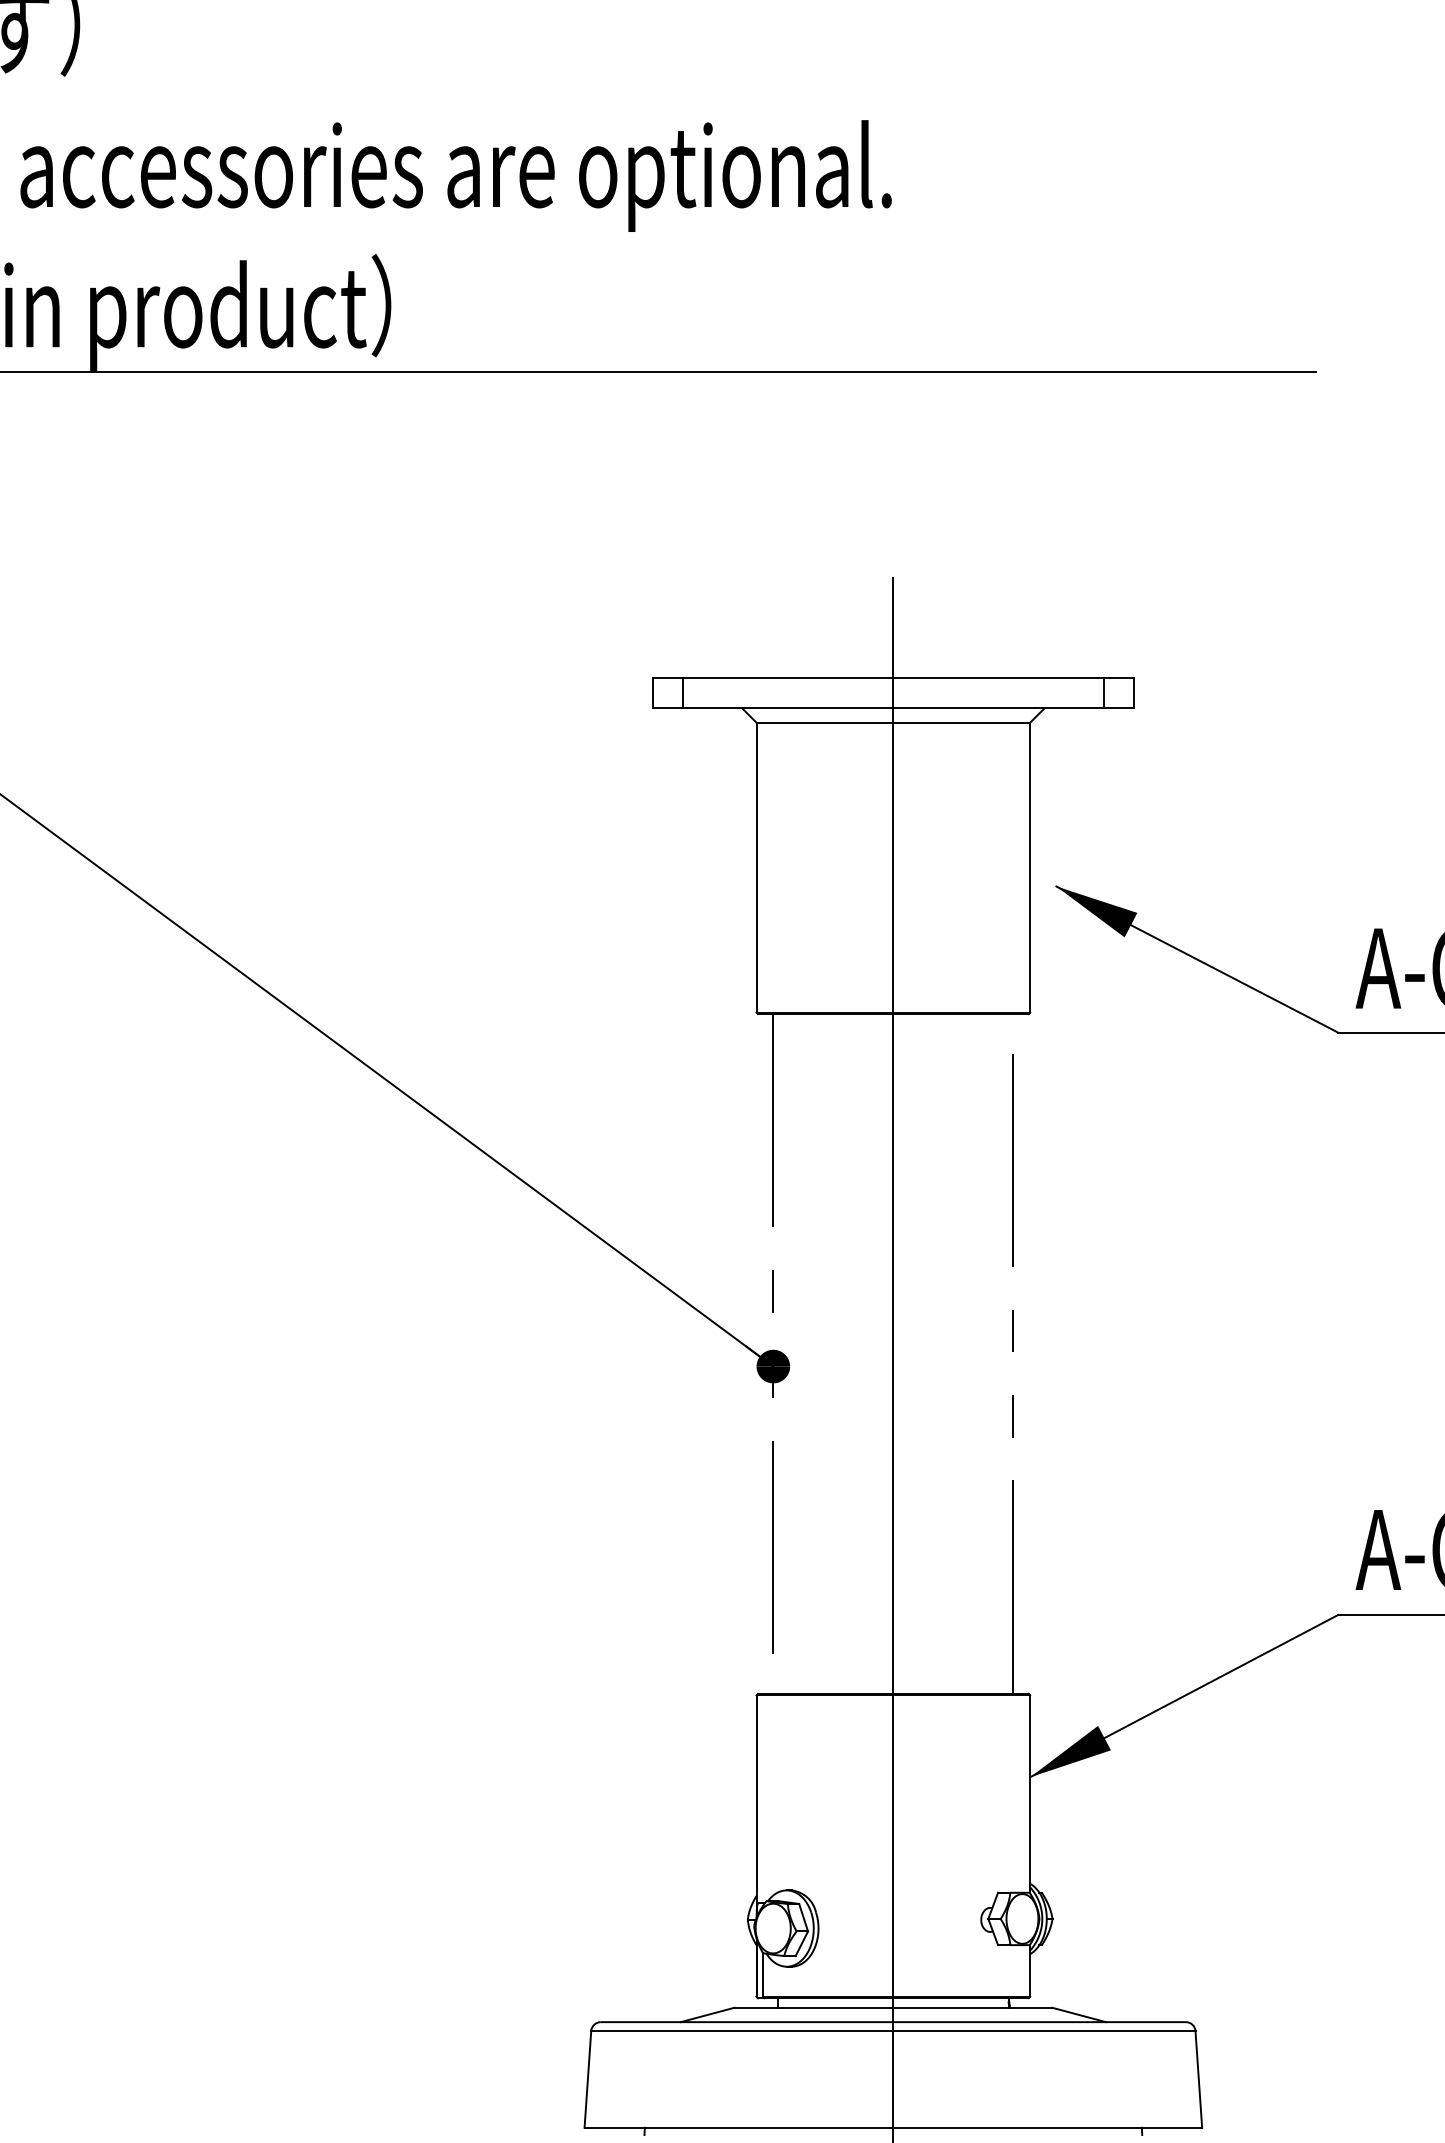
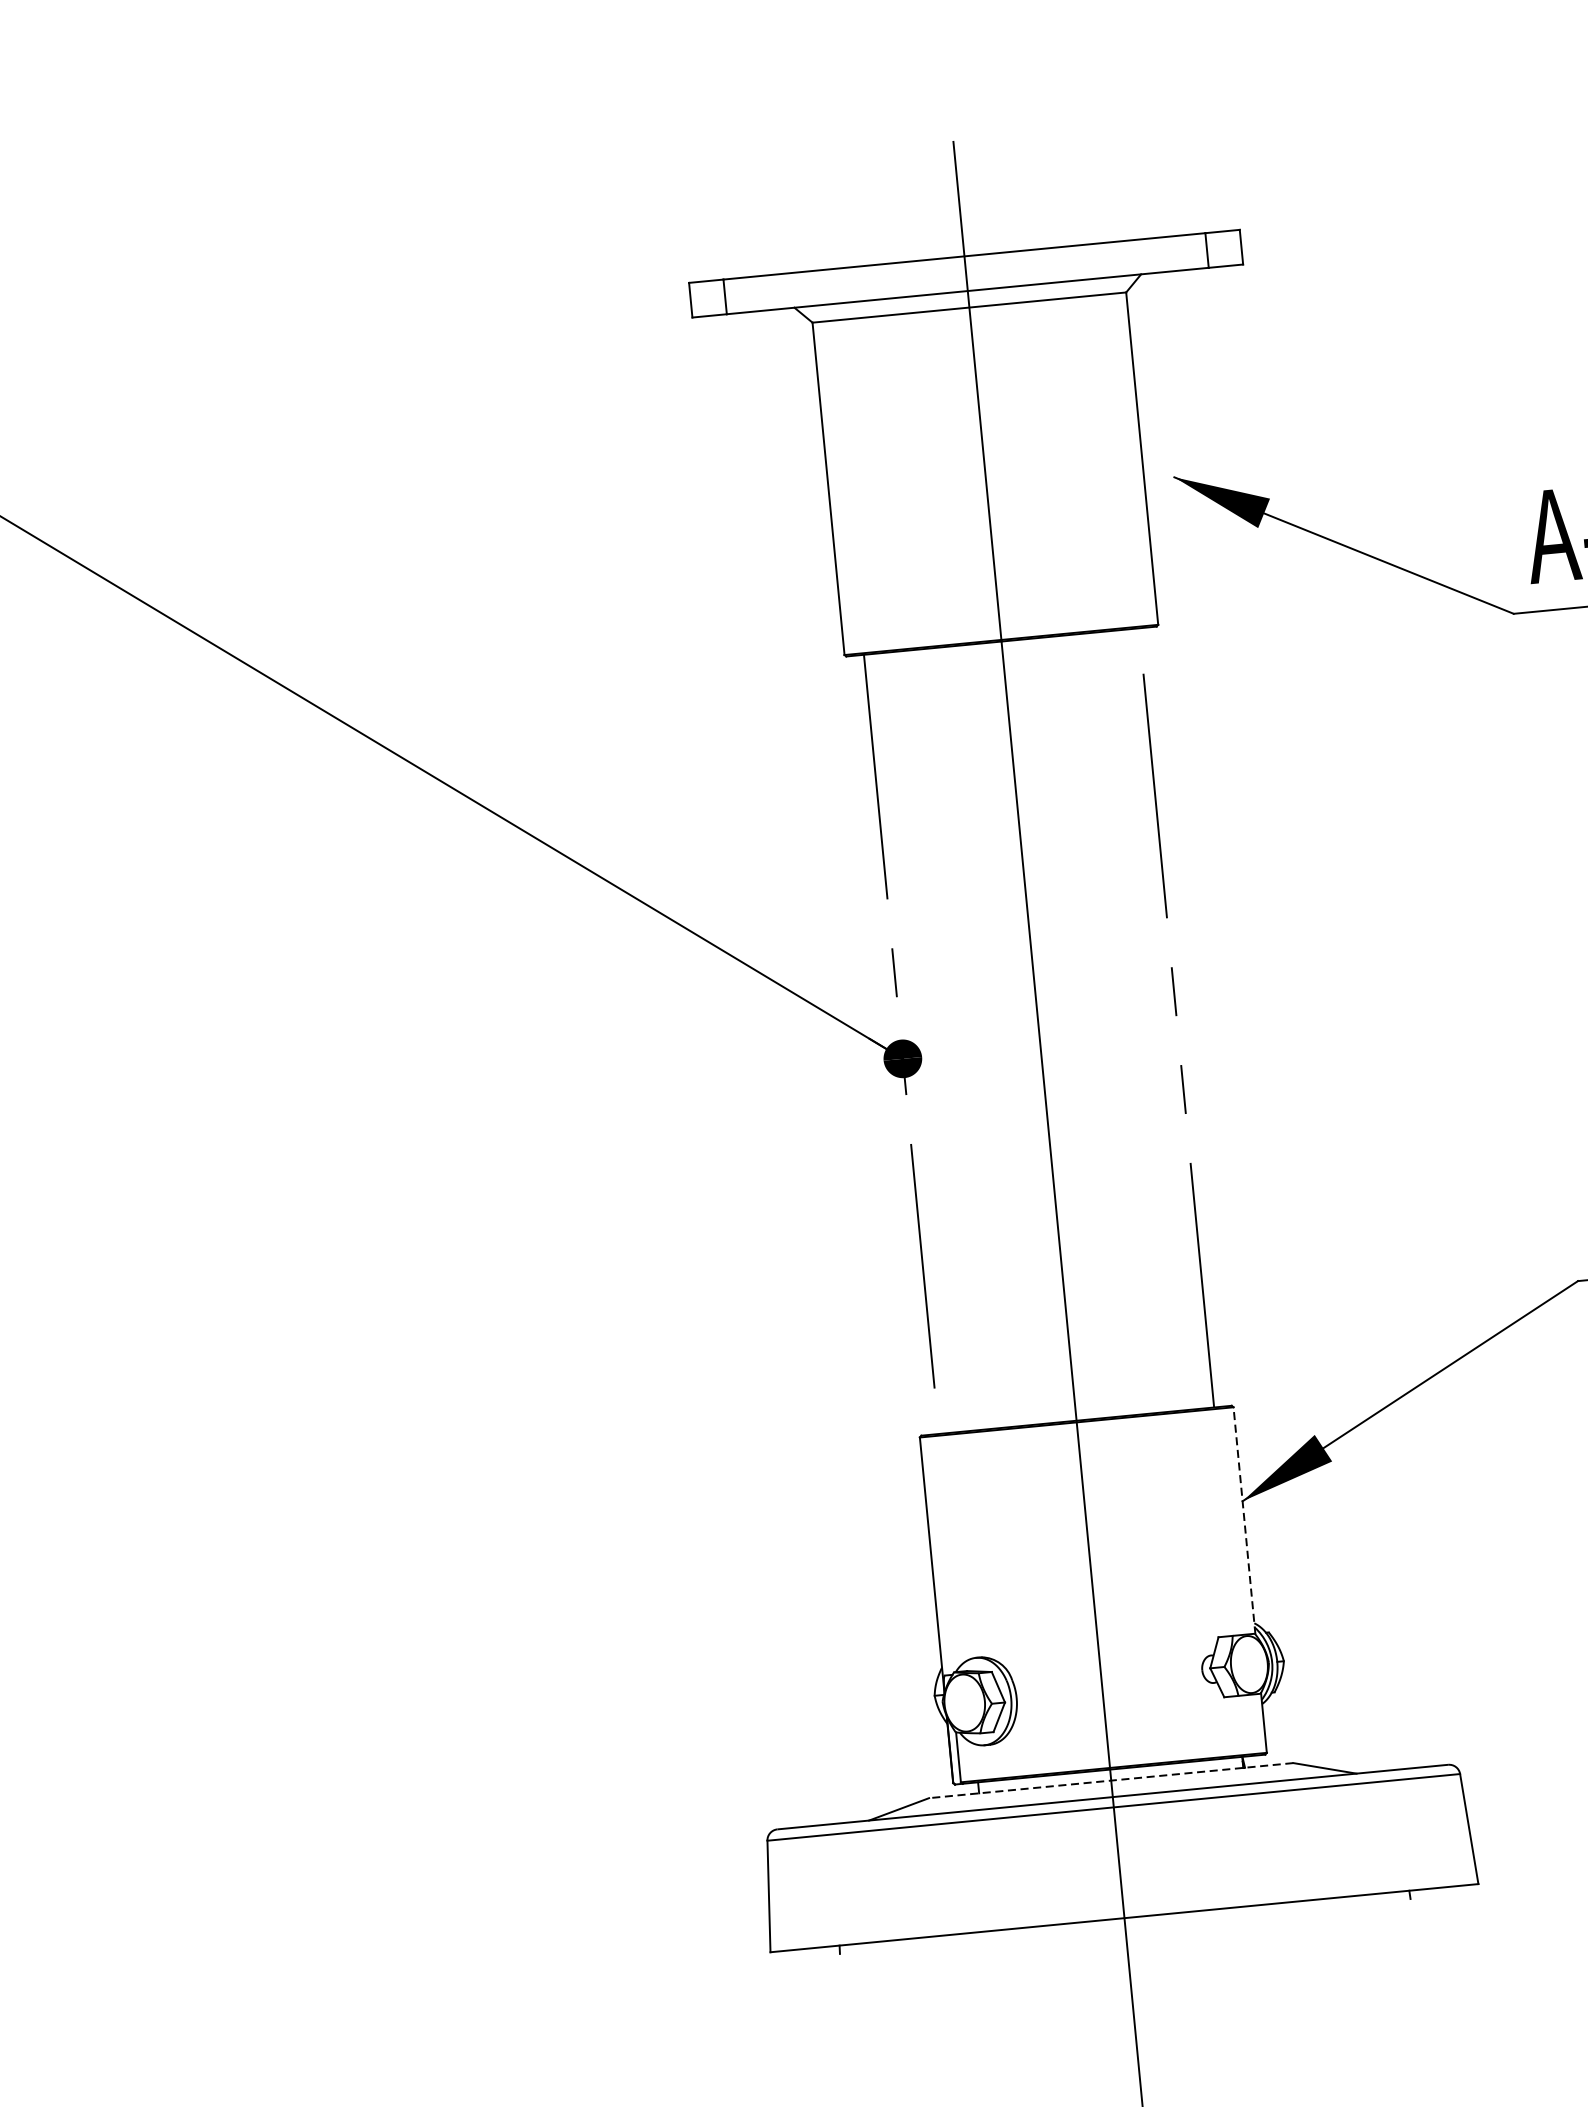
line: (1030, 1793) -> (1244, 1519), solid -> dashed
line: (893, 2007) -> (1111, 1780), solid -> dashed

